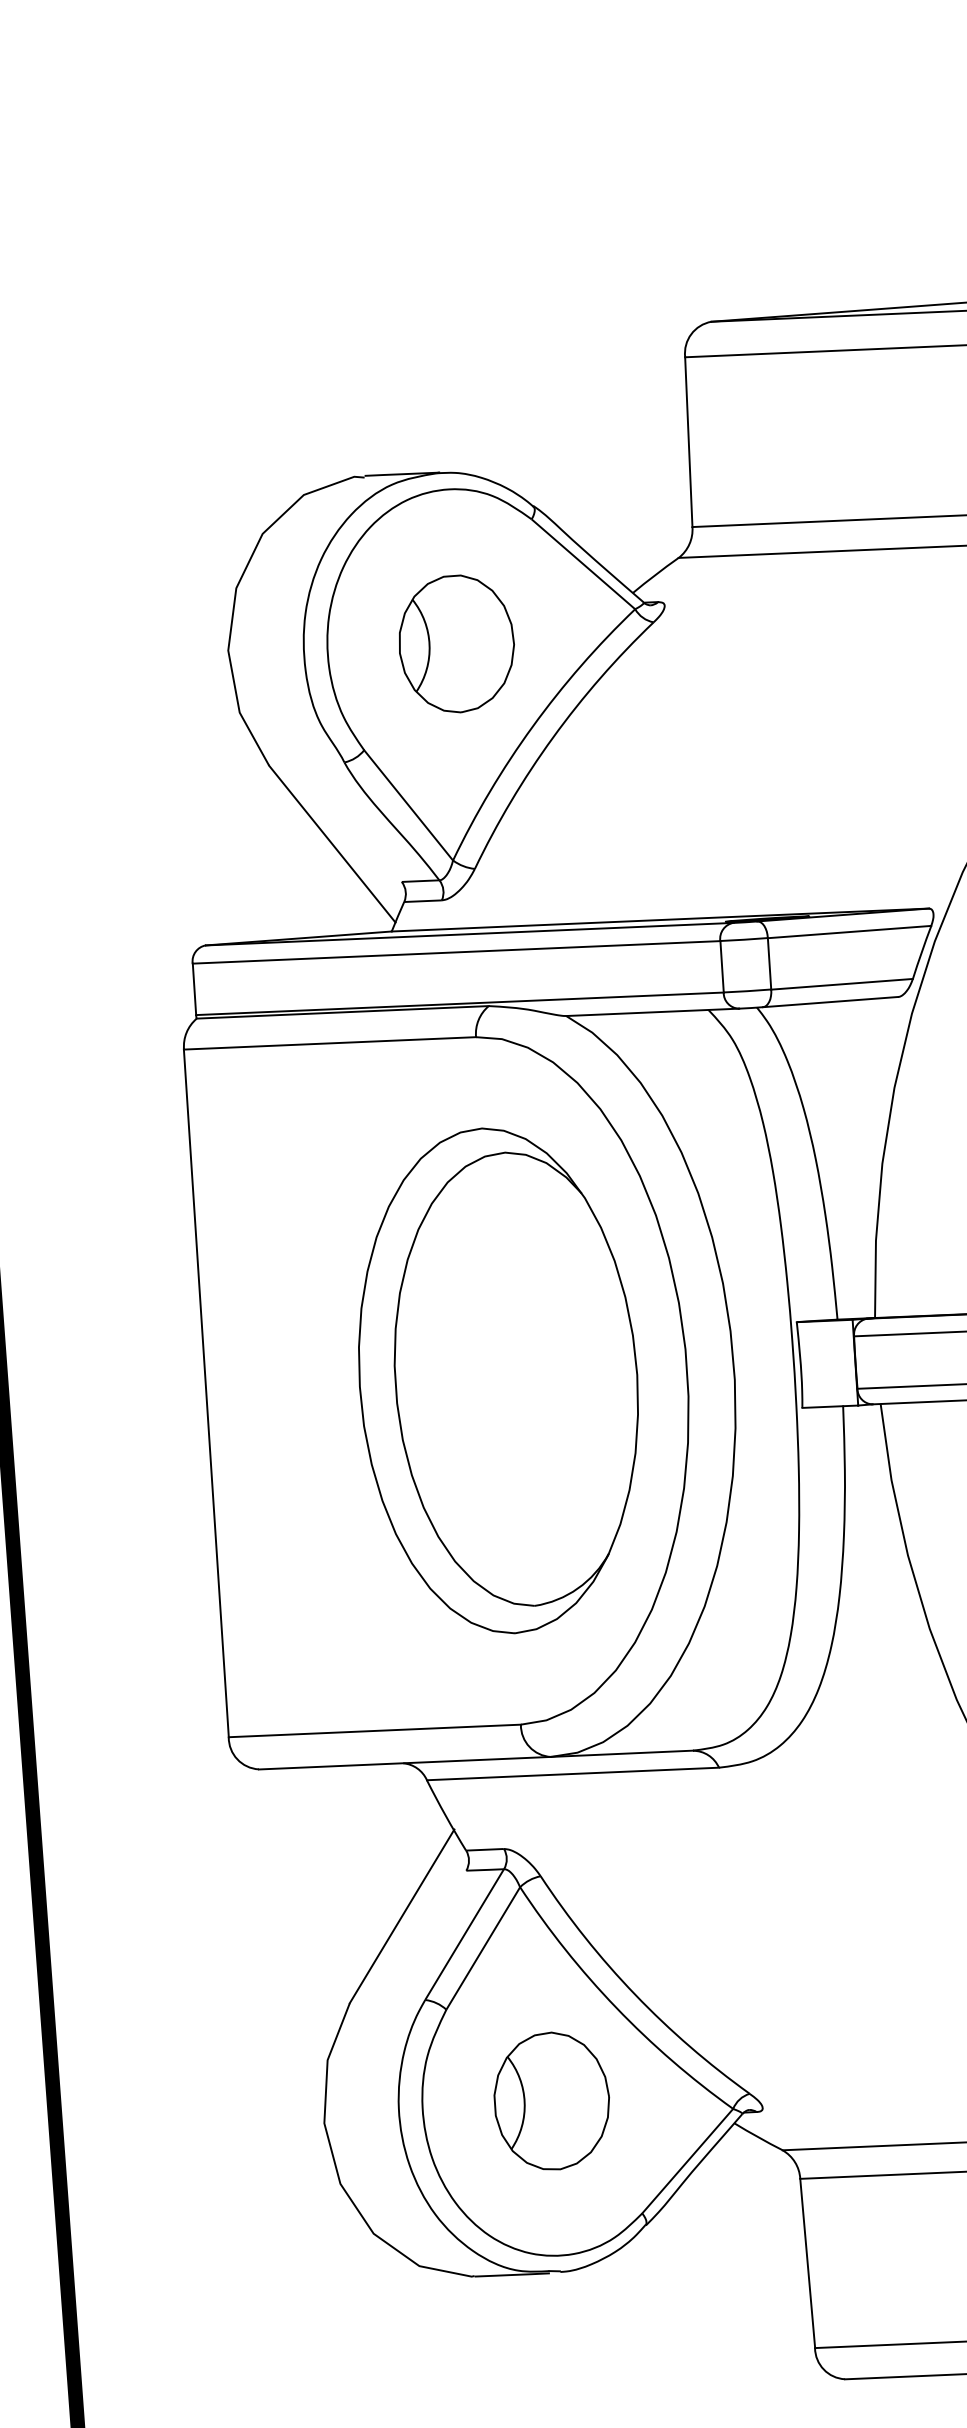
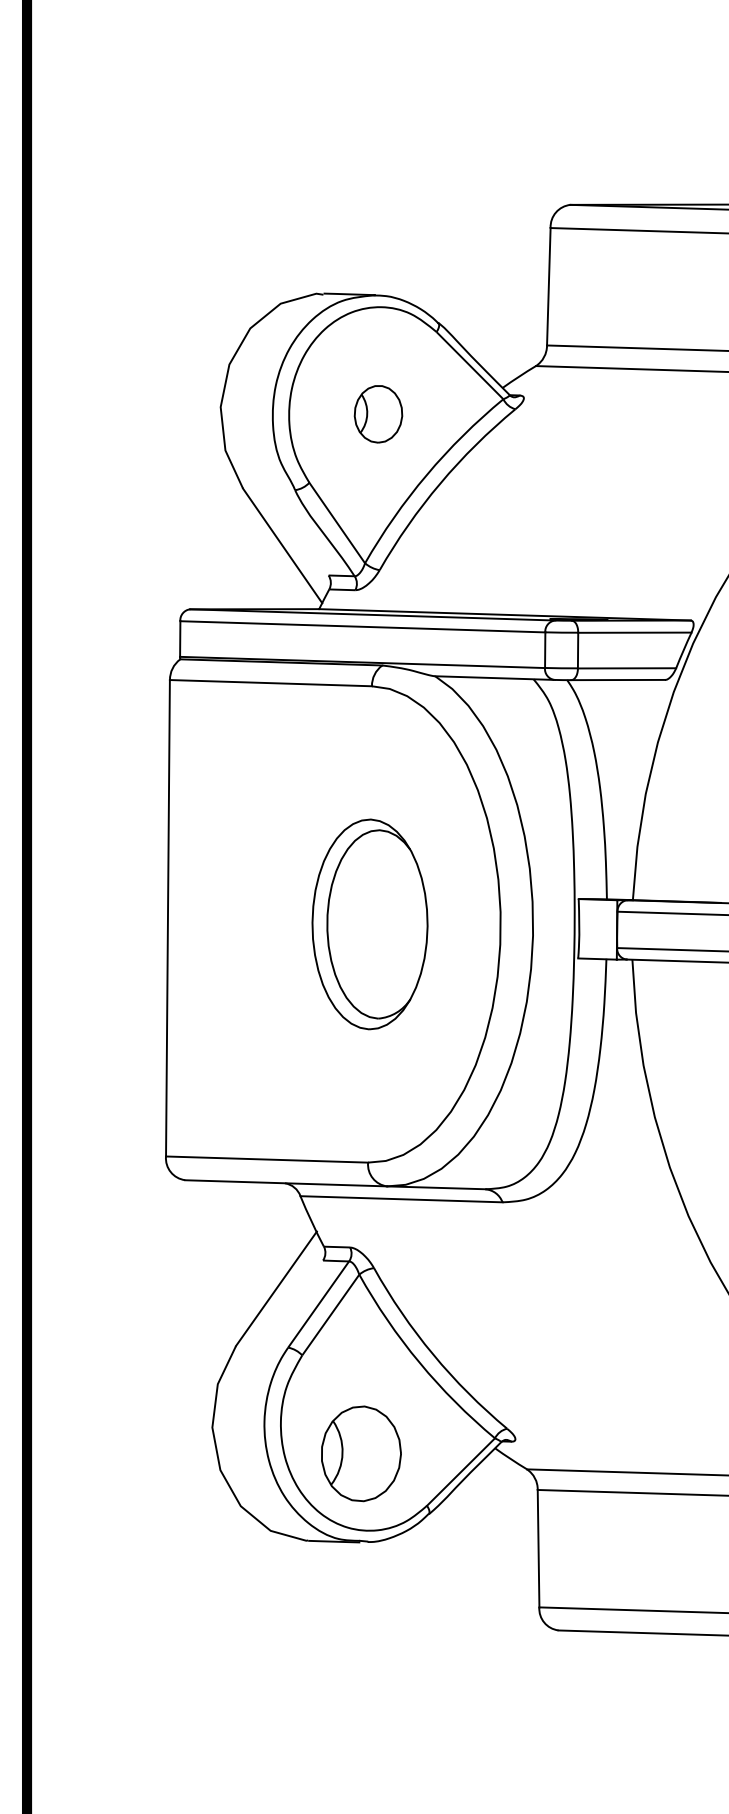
part: (456, 644) -> (378, 414), size x0.6
part: (497, 1381) -> (369, 924), size x0.6
part: (552, 2100) -> (361, 1453), moved

